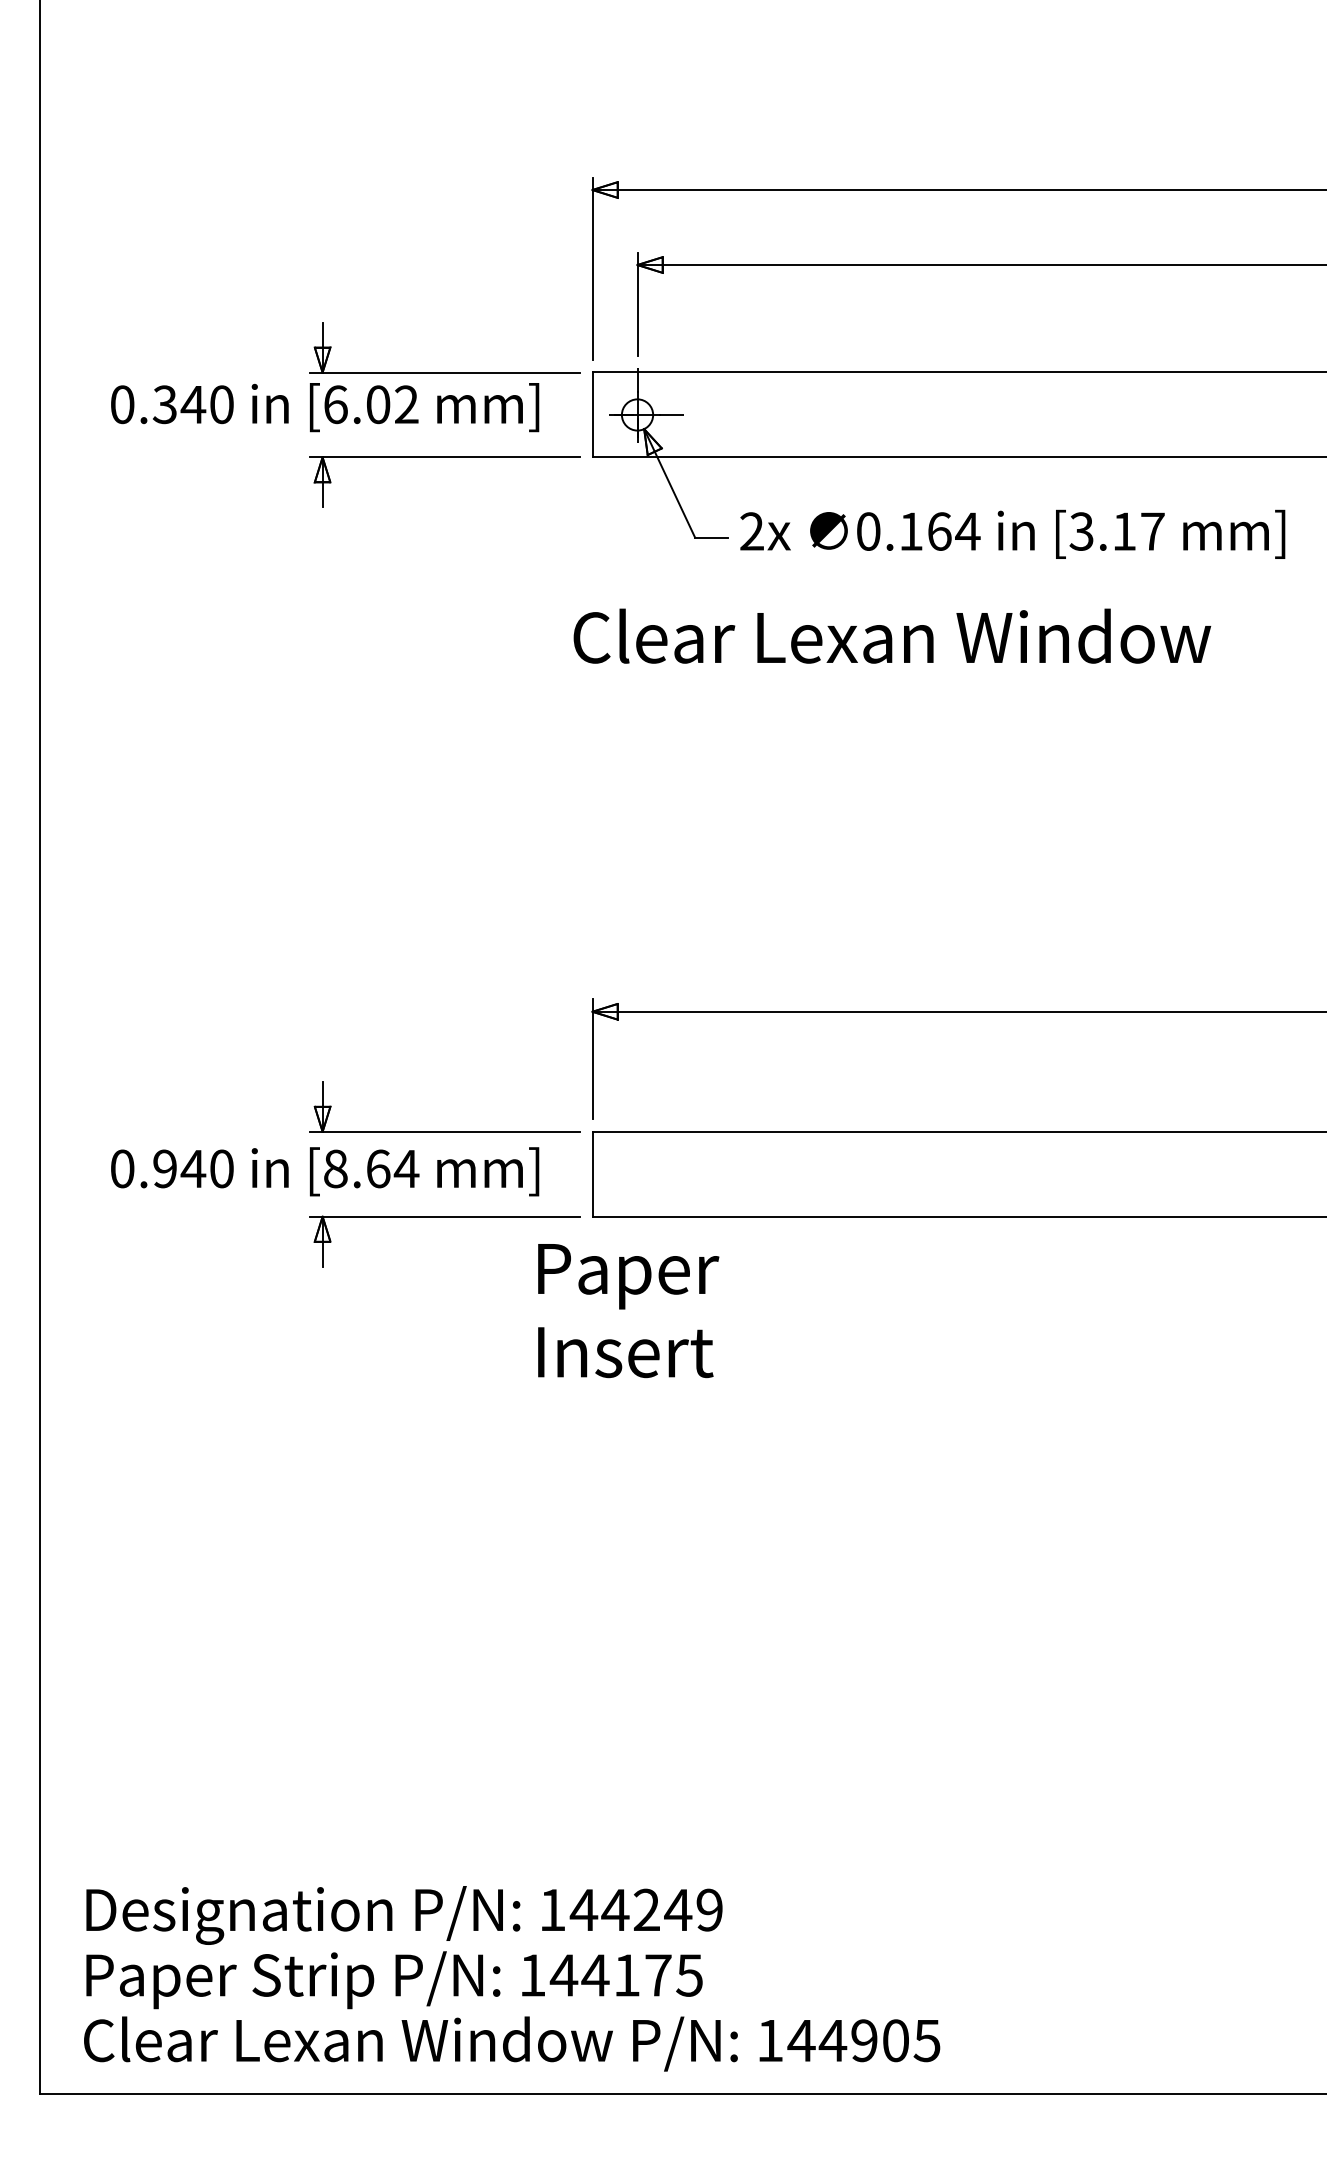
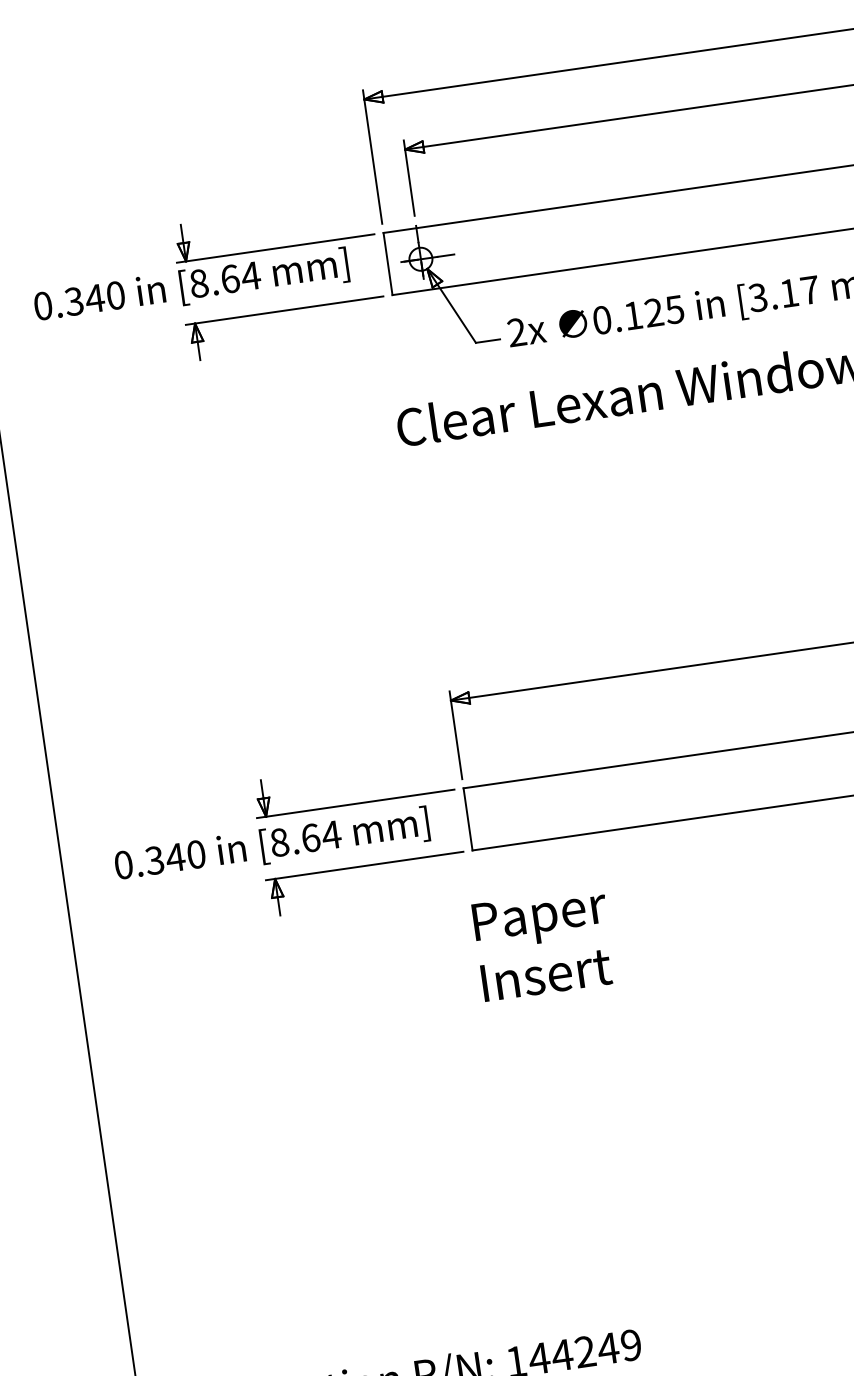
text: (371, 404) -> (225, 279), [6.02 -> [8.64
text: (953, 531) -> (664, 311), 0.164 -> 0.125
text: (164, 1168) -> (154, 860), 0.940 -> 0.340
text: (628, 1311) -> (544, 944), moved

